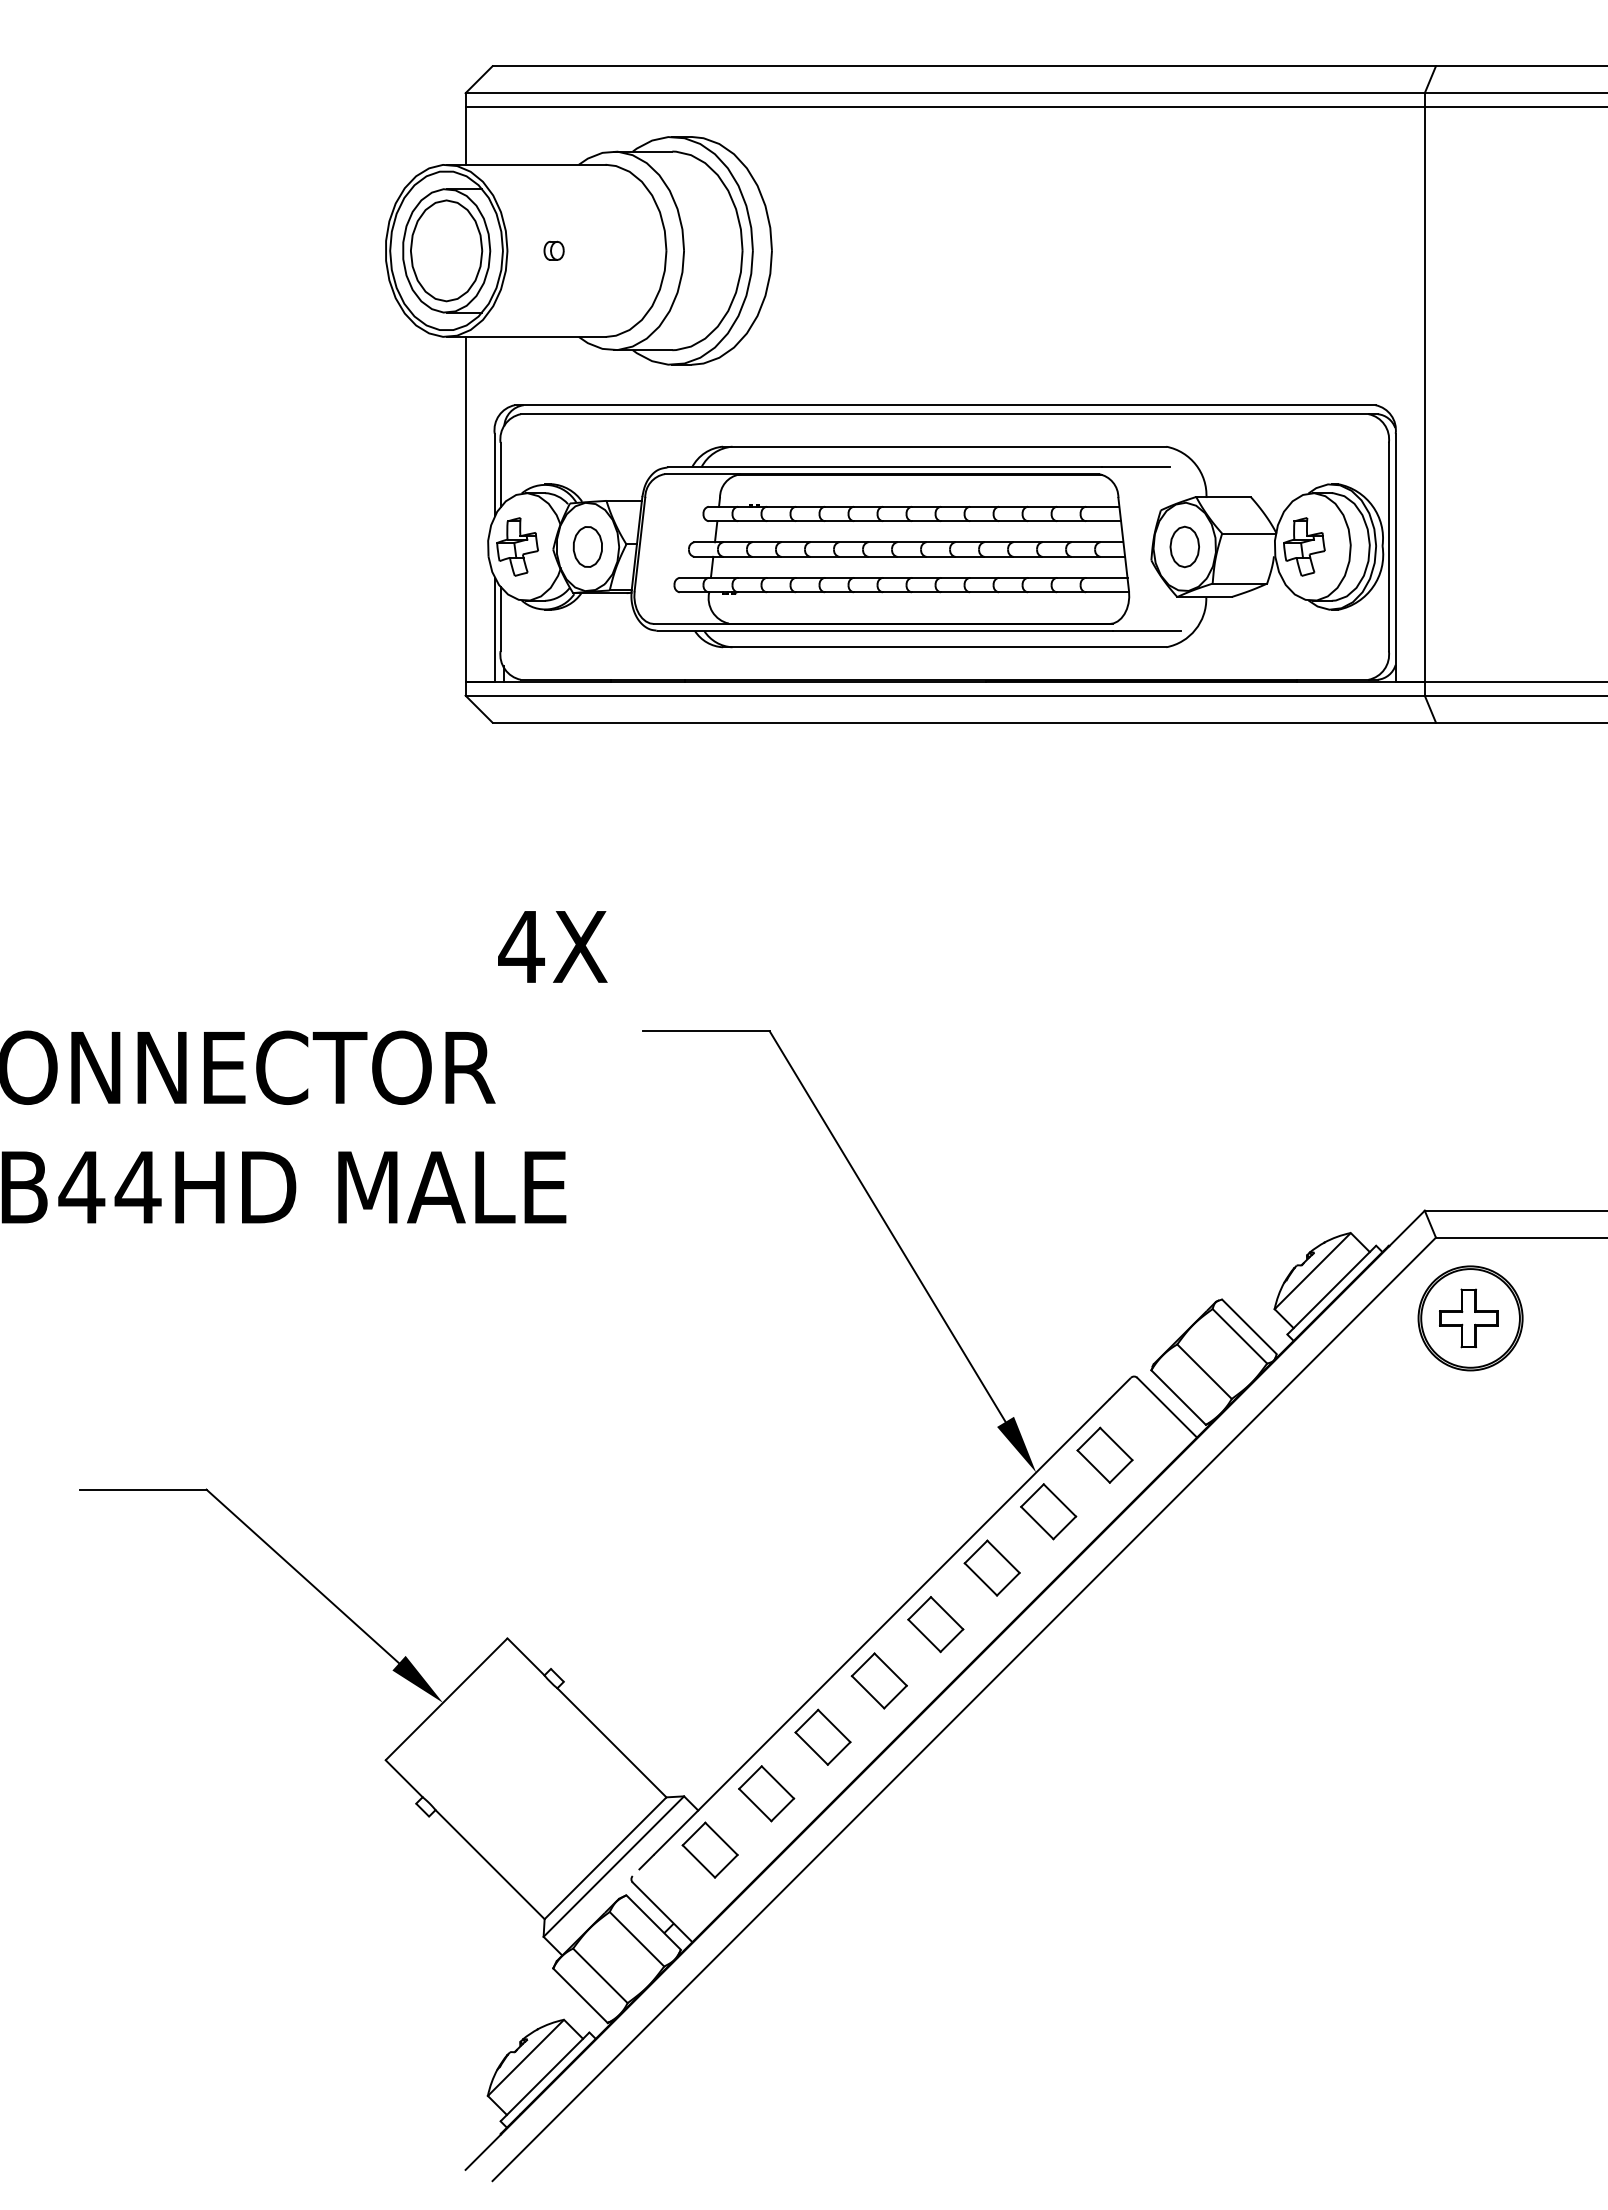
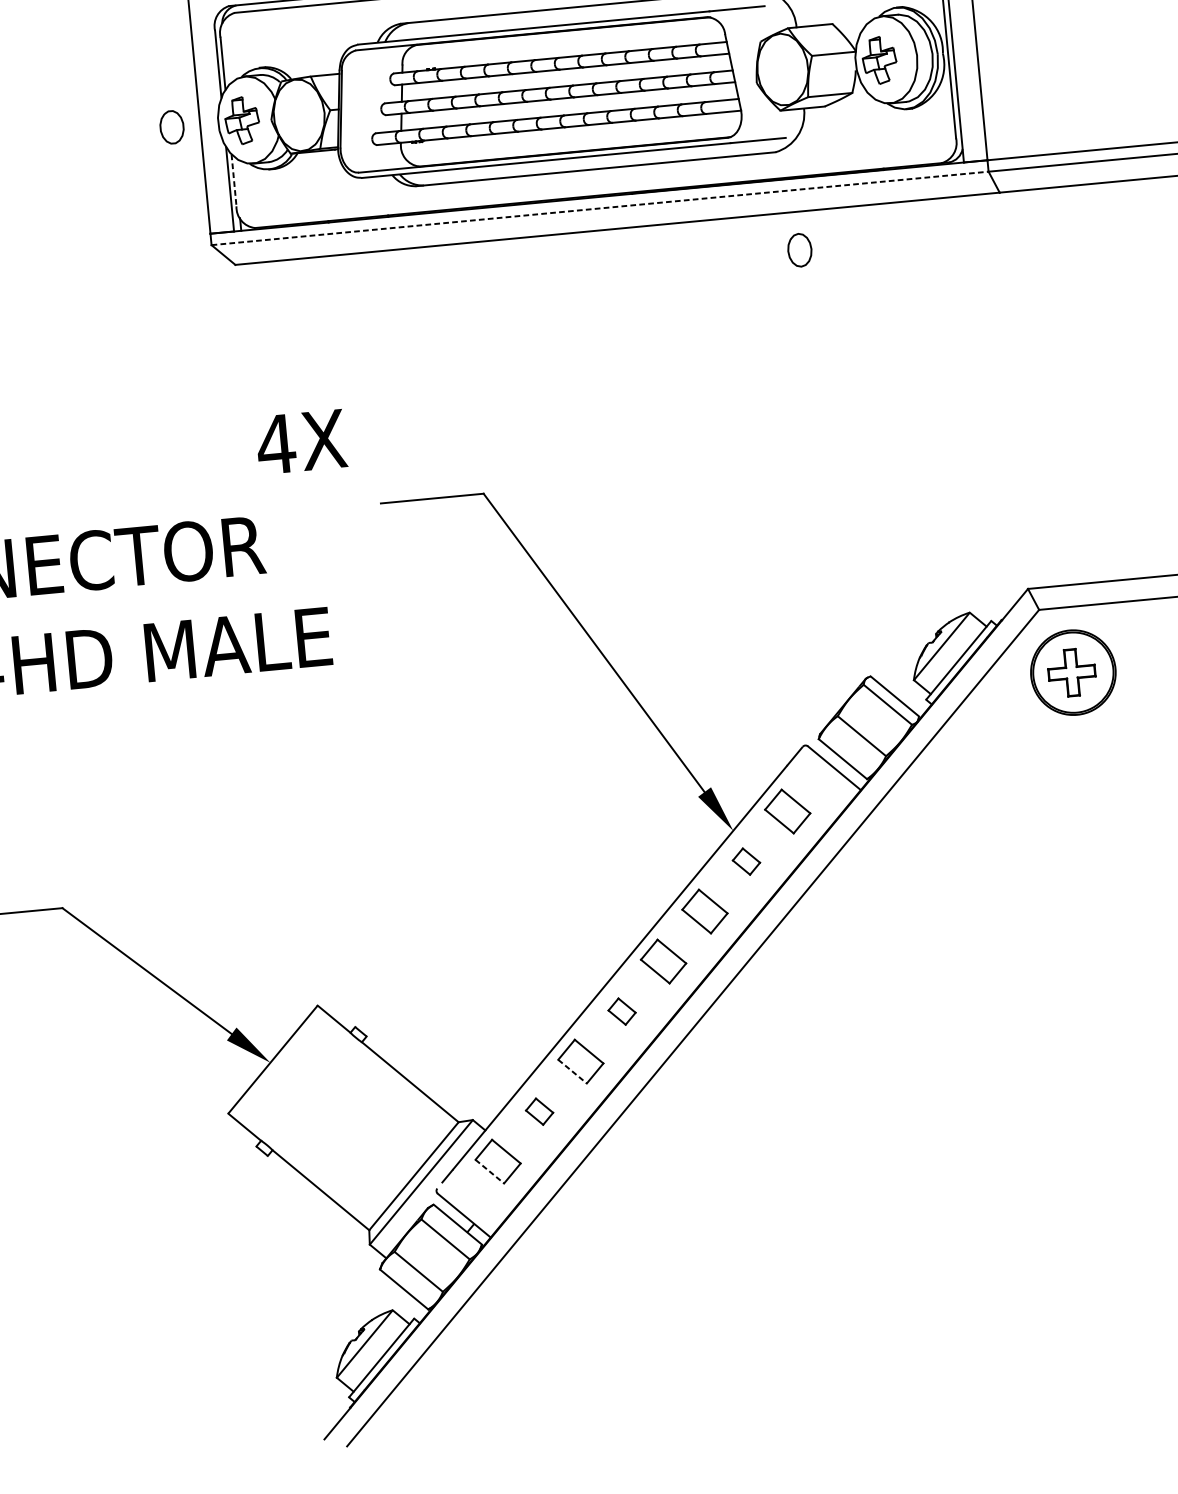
part: (587, 546) -> (171, 126), moved
part: (1184, 546) -> (799, 249), moved
line: (500, 619) -> (234, 180), solid -> dashed
line: (945, 695) -> (600, 208), solid -> dashed
part: (1048, 1511) -> (746, 861), size x0.6
part: (878, 1680) -> (621, 1011), size x0.6
line: (811, 1748) -> (572, 1071), solid -> dashed
part: (766, 1793) -> (539, 1111), size x0.6
line: (698, 1861) -> (489, 1171), solid -> dashed

